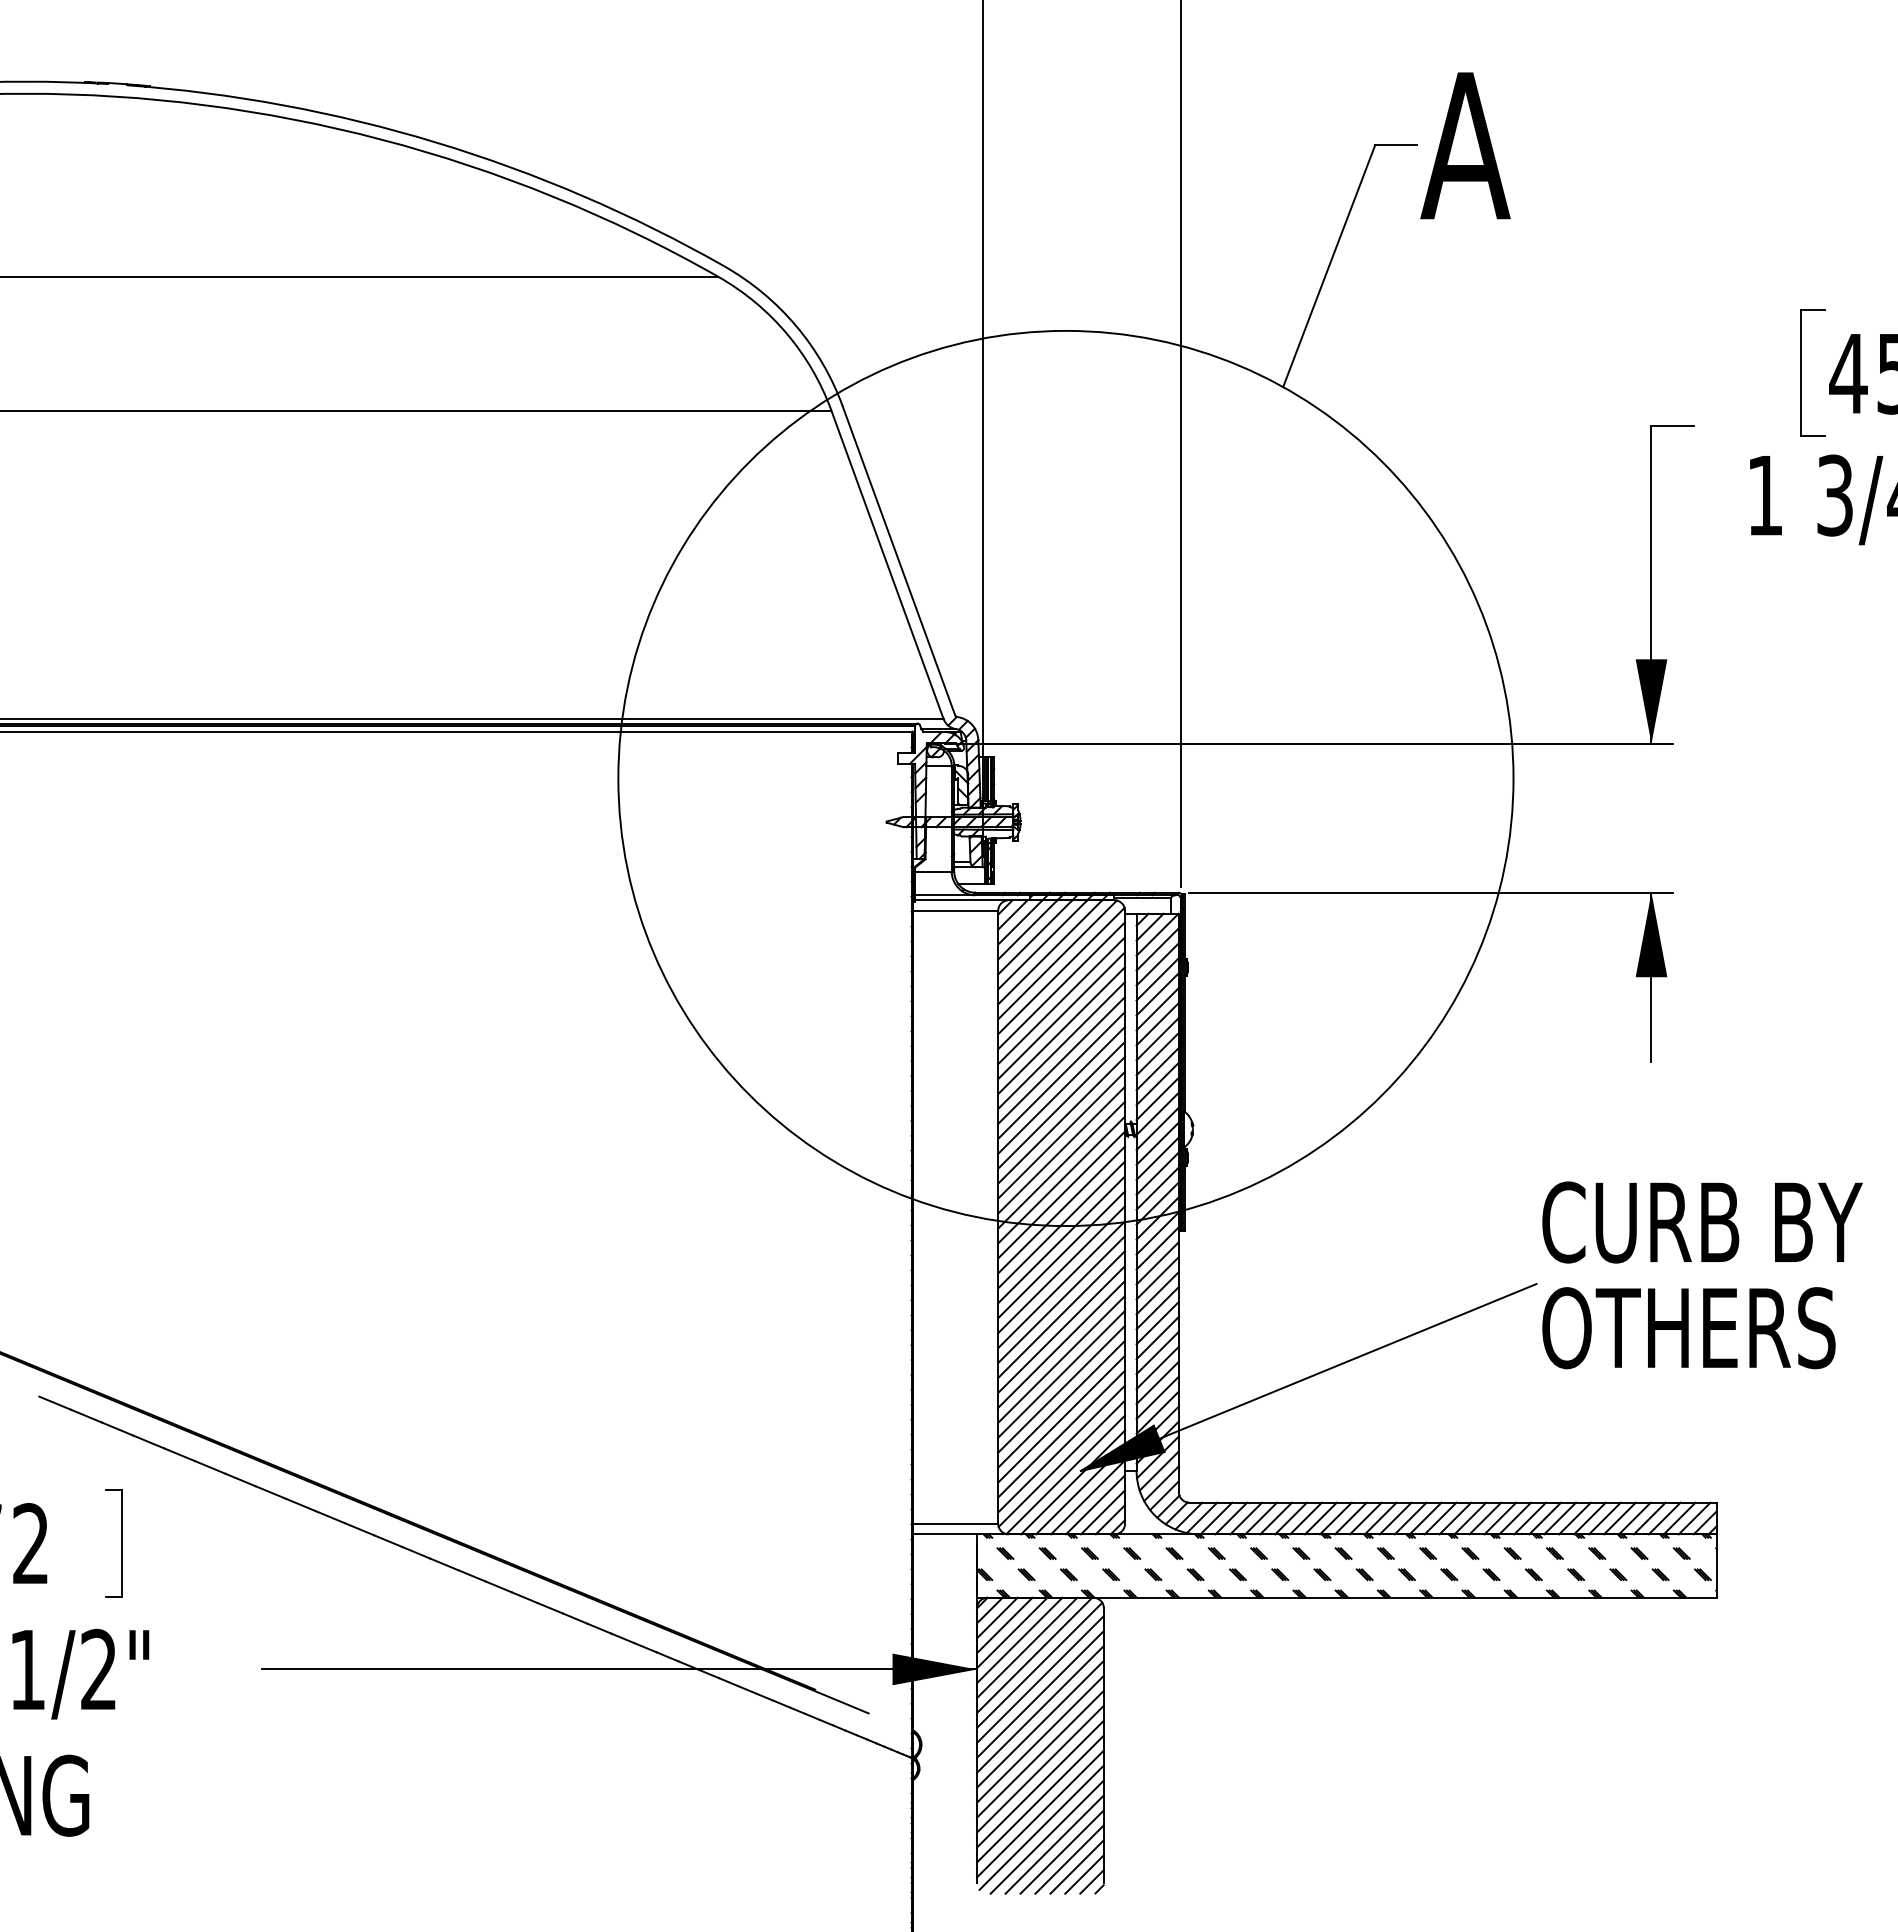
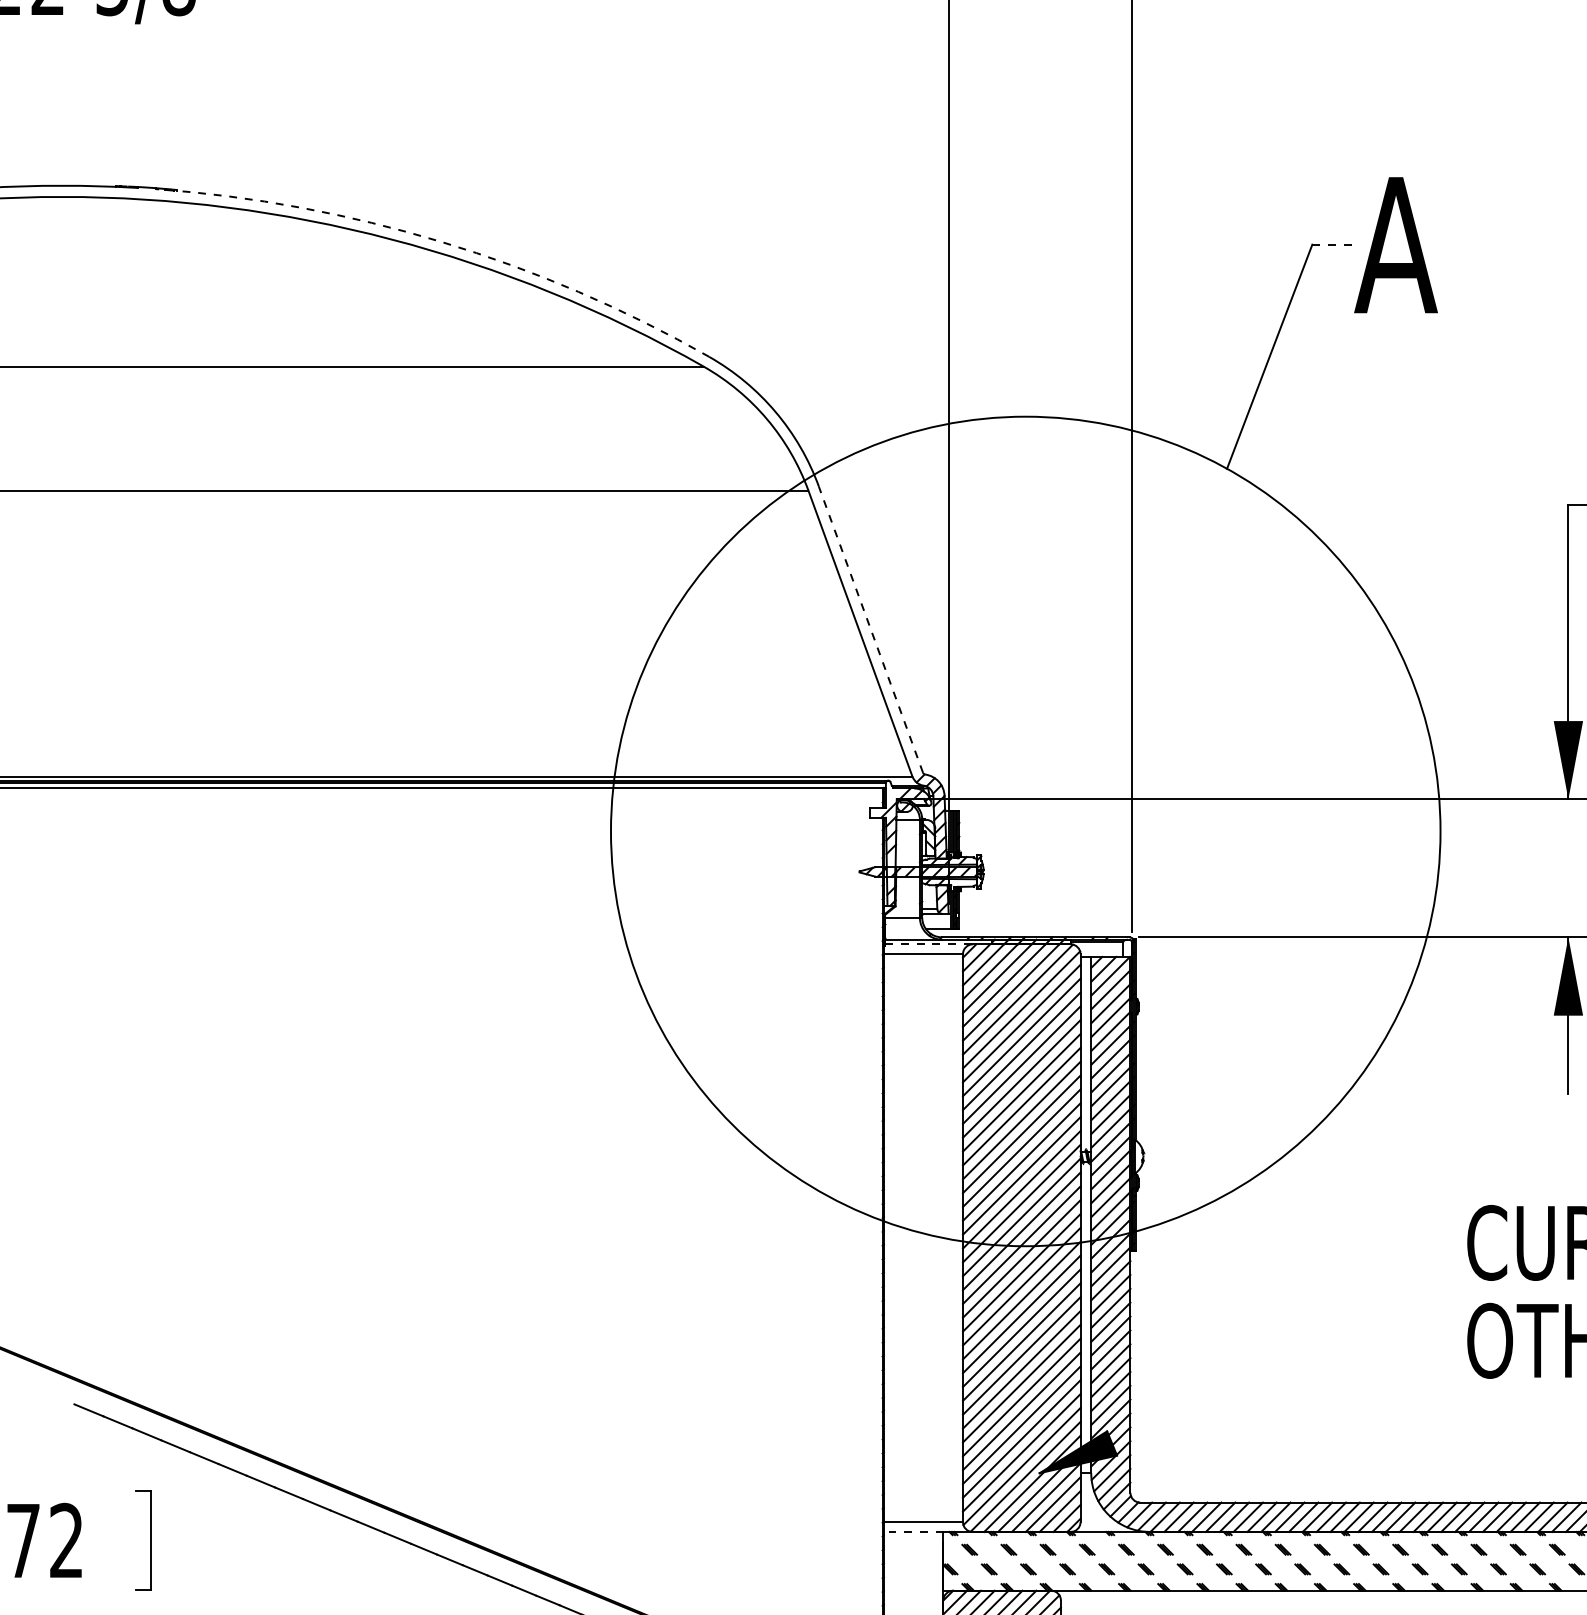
arc: (435, 142) -> (441, 242), solid -> dashed
line: (1396, 145) -> (1332, 244), solid -> dashed
line: (898, 560) -> (870, 629), solid -> dashed
line: (962, 900) -> (929, 944), solid -> dashed
line: (1347, 1361) -> (1286, 1371), removed
line: (944, 1534) -> (913, 1532), solid -> dashed

